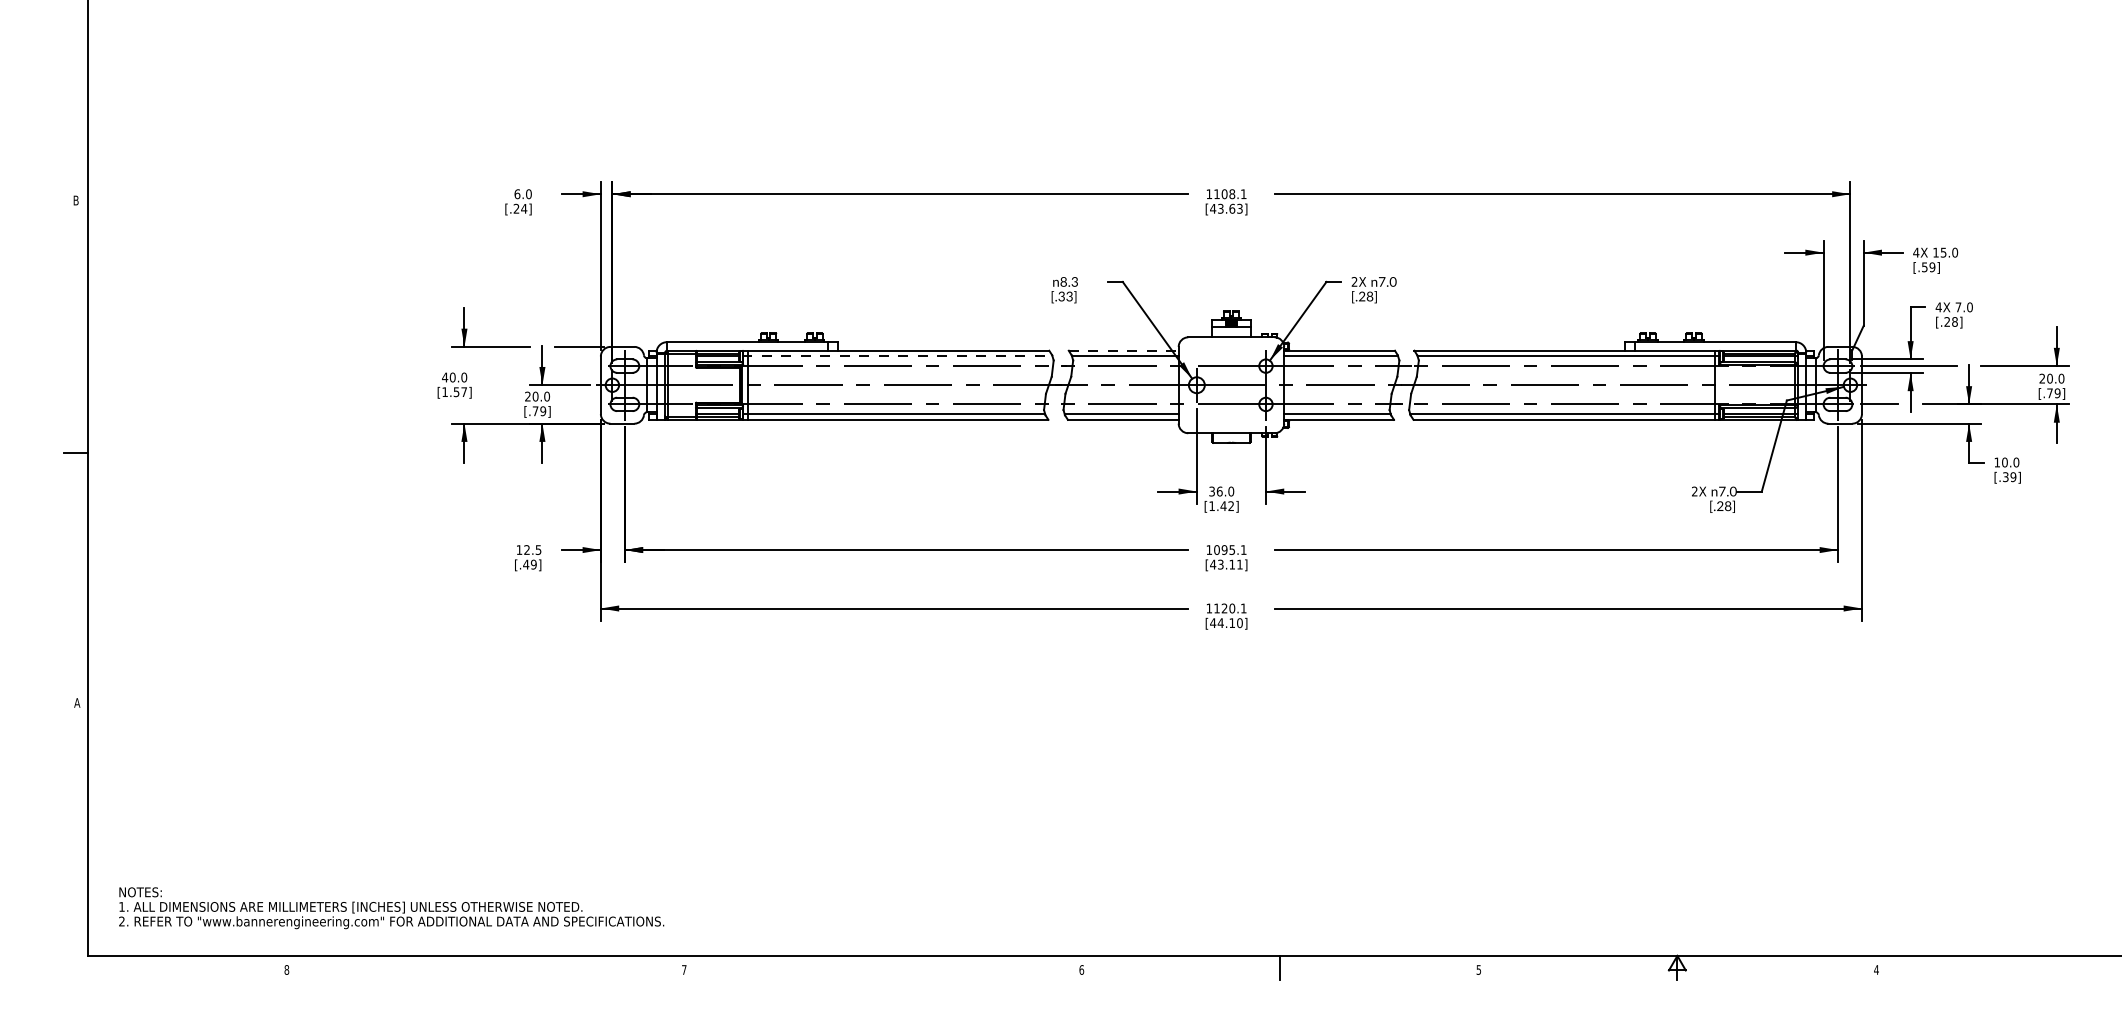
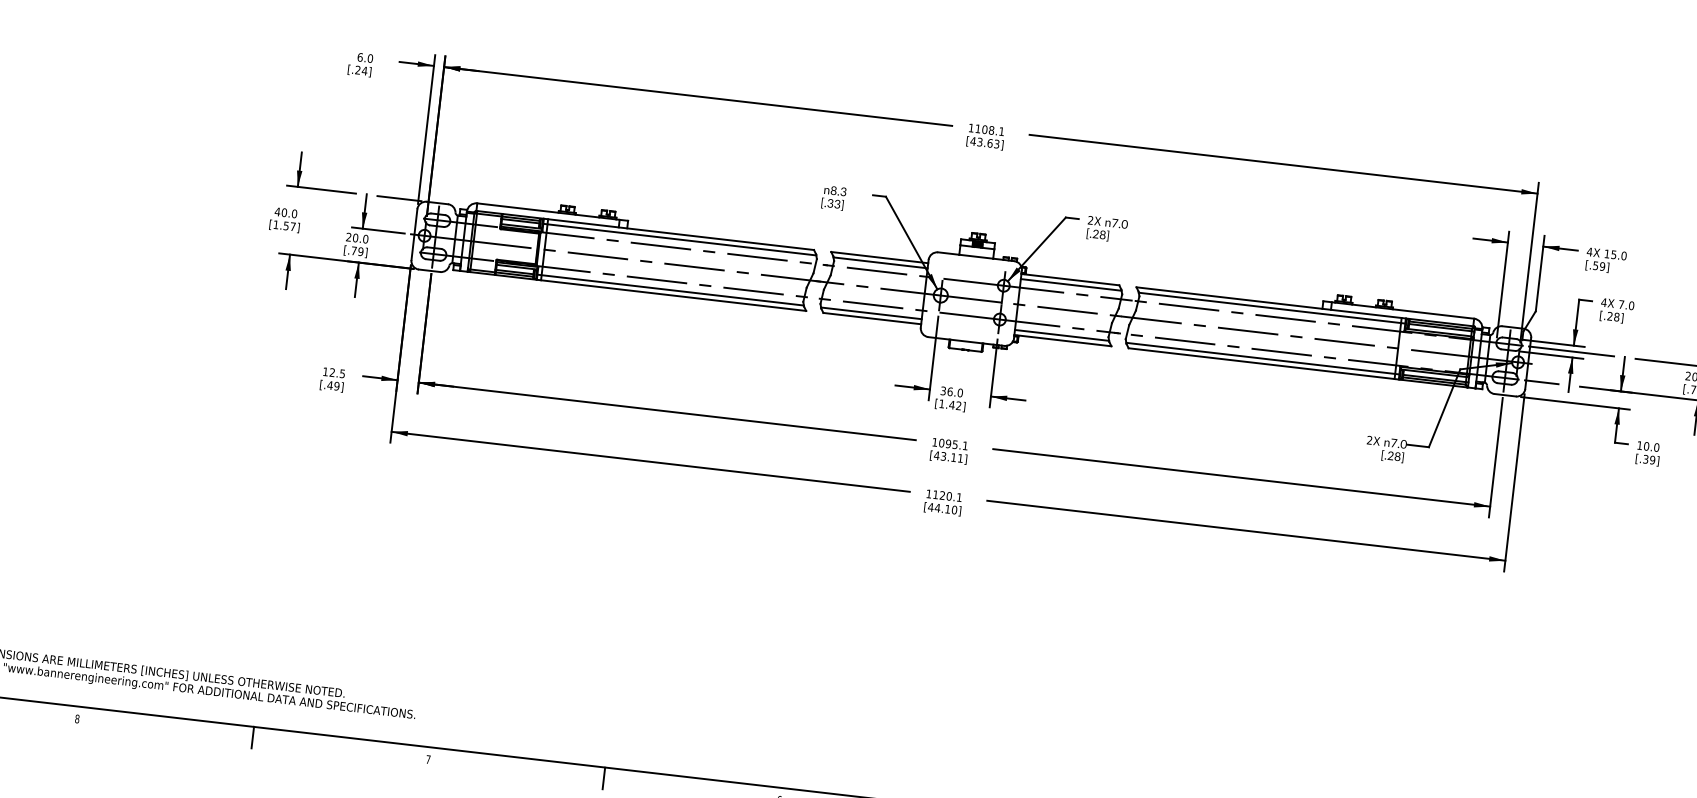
line: (1123, 350) -> (879, 257), dashed -> solid
line: (898, 356) -> (680, 239), dashed -> solid
line: (485, 967) -> (253, 737), added
line: (882, 968) -> (603, 778), added

